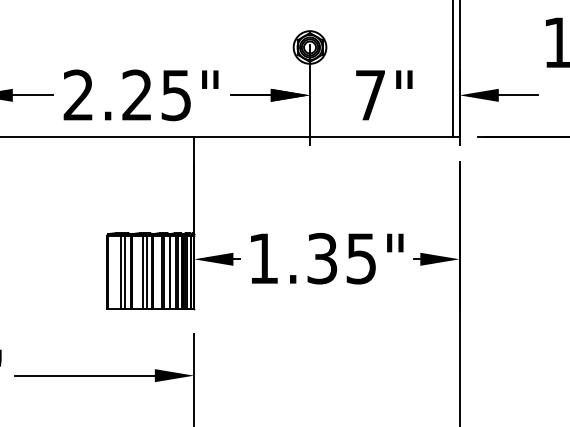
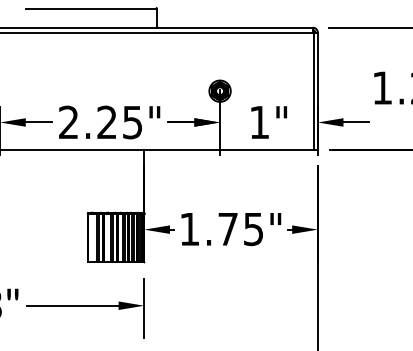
text: (370, 95) -> (259, 122), 7" -> 1"
text: (321, 259) -> (227, 229), 1.35" -> 1.75"

